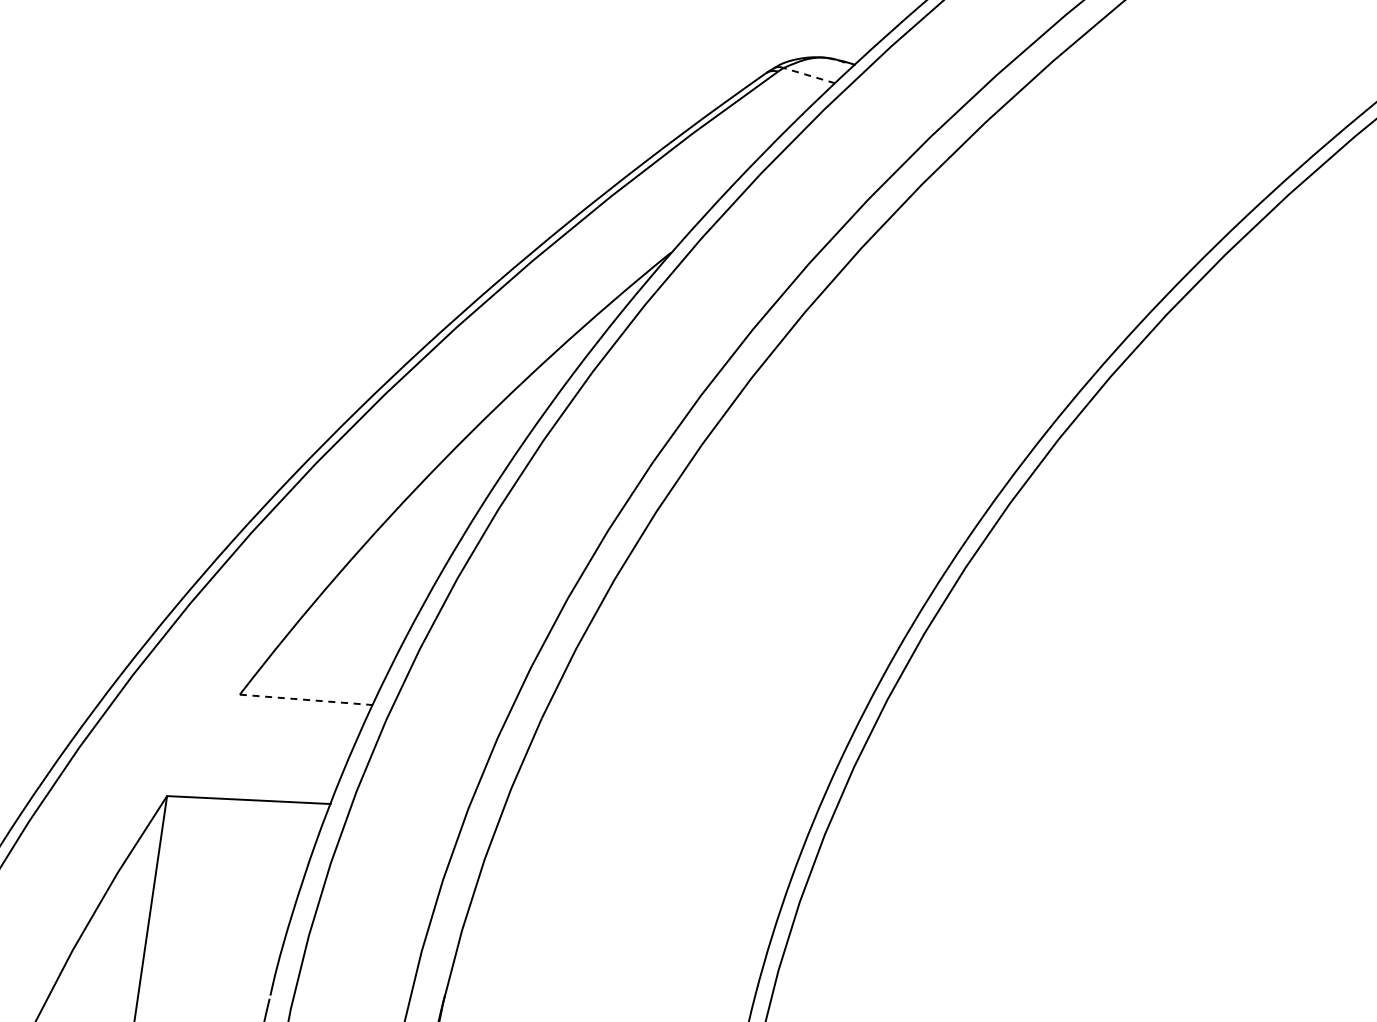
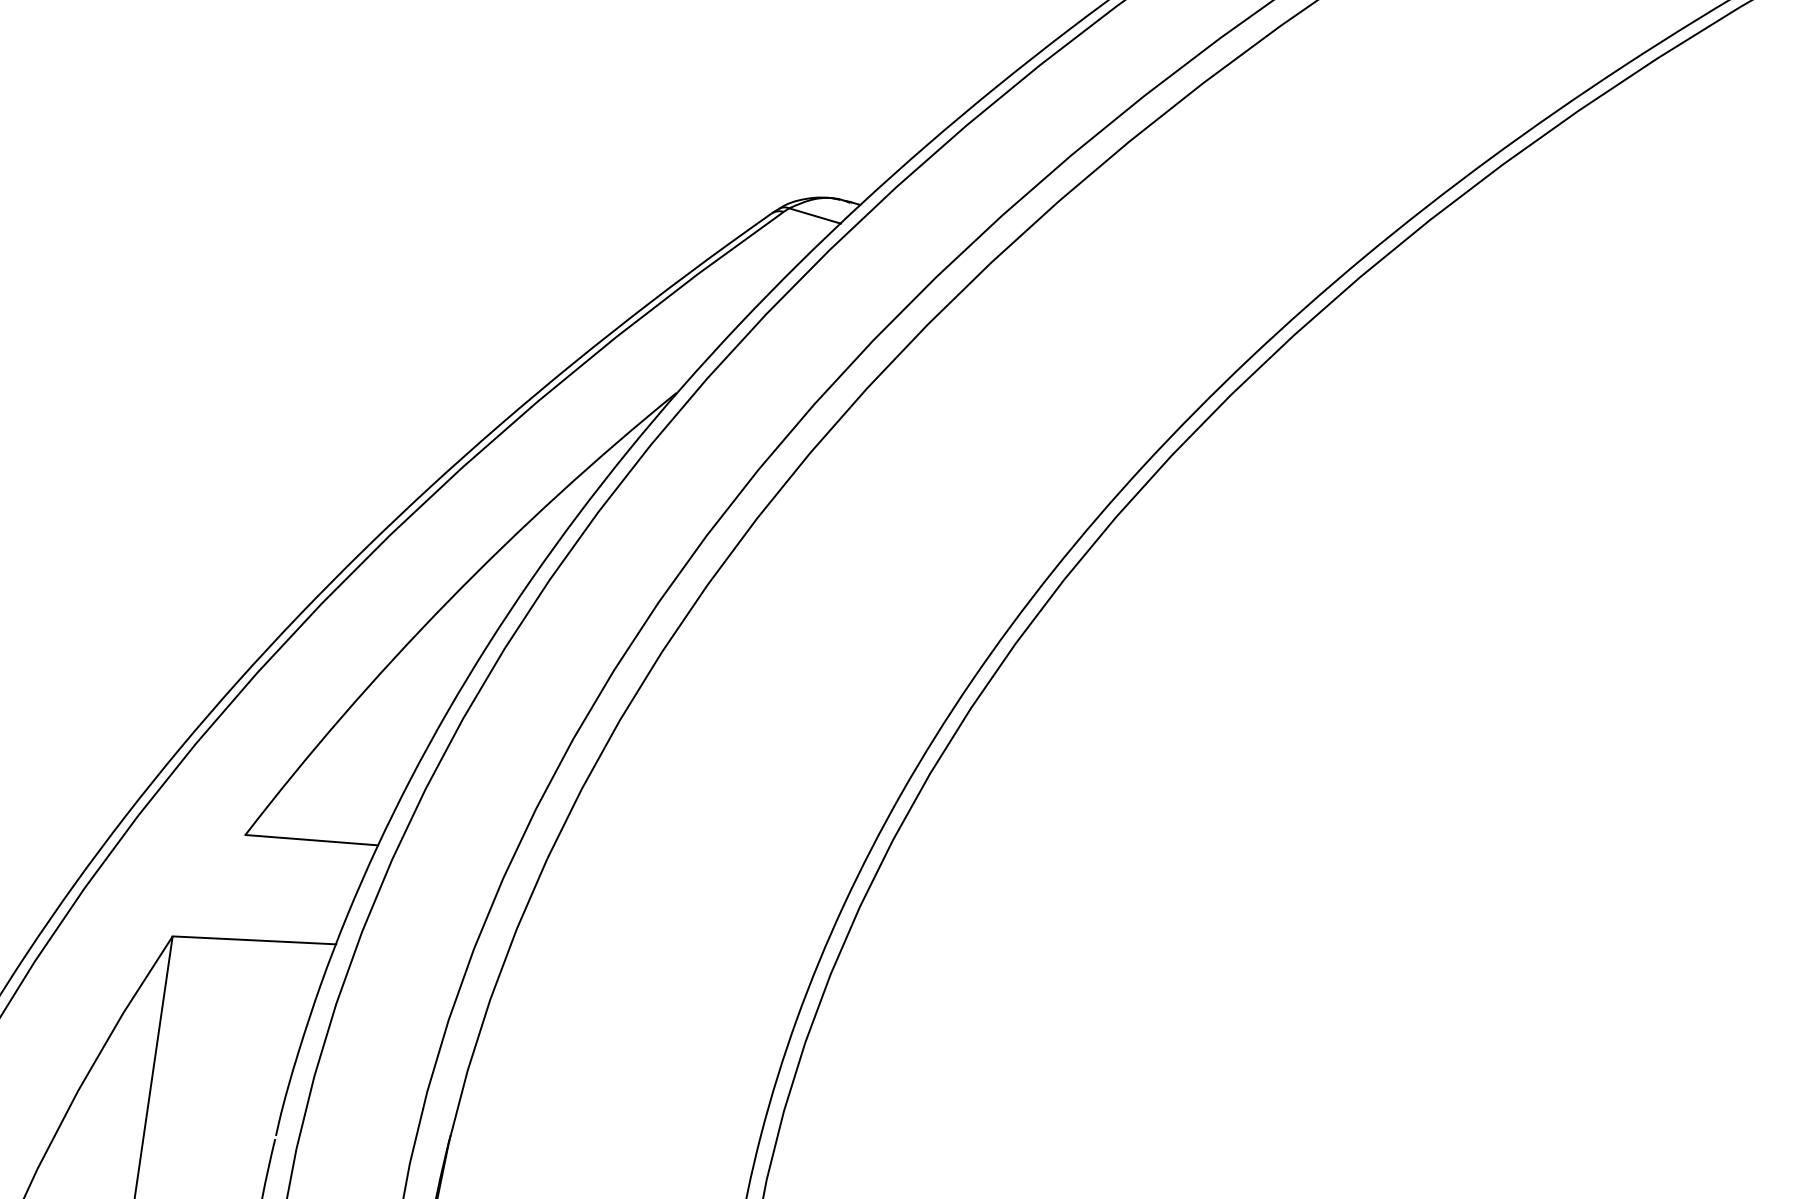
line: (809, 76) -> (815, 216), dashed -> solid
line: (305, 700) -> (311, 840), dashed -> solid

